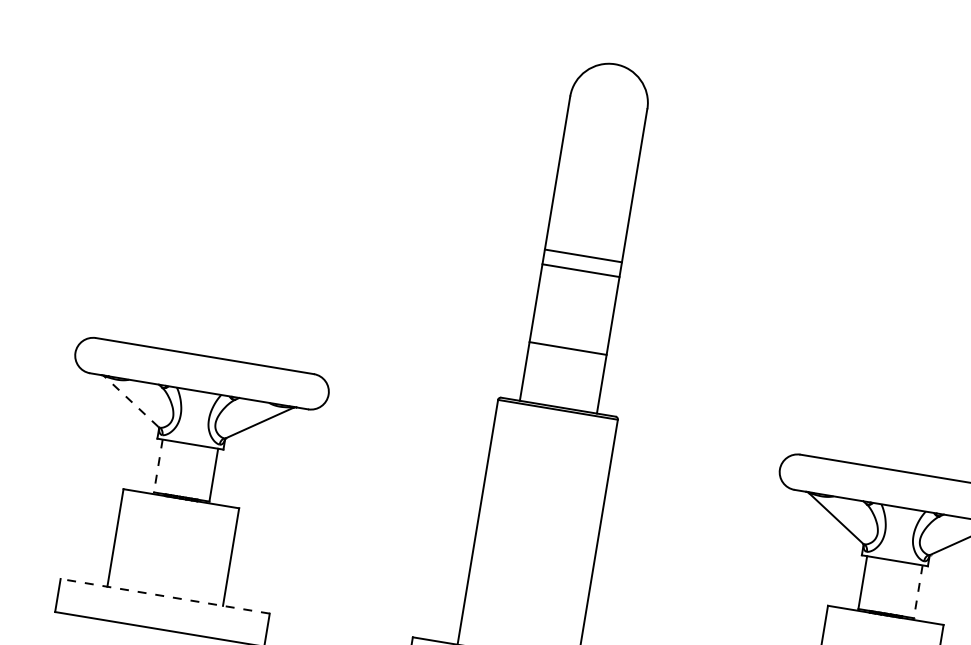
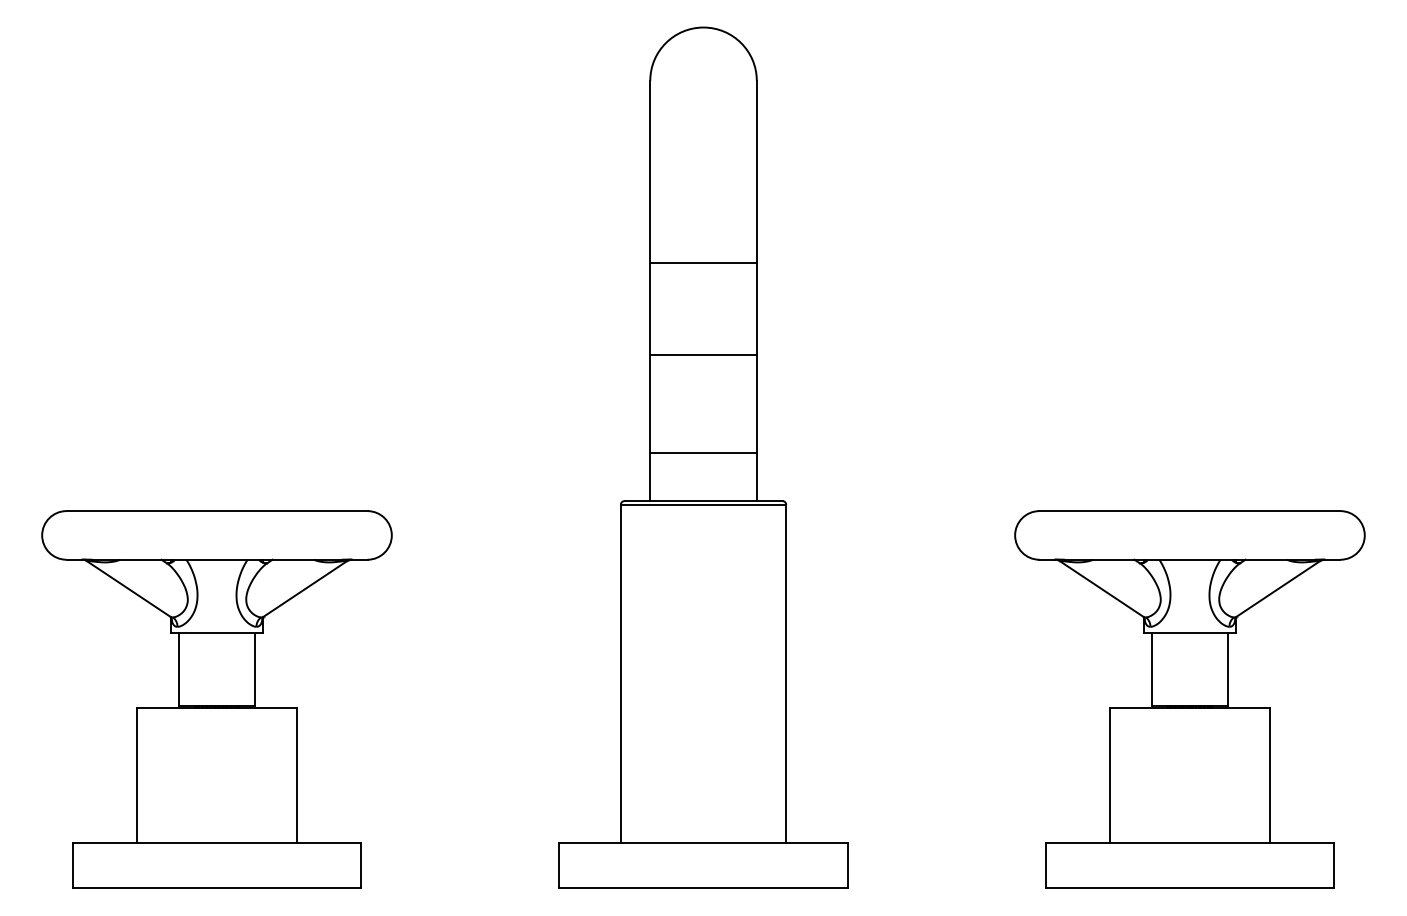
line: (583, 256) -> (703, 263), moved
line: (581, 270) -> (703, 354), moved
line: (568, 348) -> (703, 453), moved
line: (131, 402) -> (128, 589), dashed -> solid
line: (158, 466) -> (178, 669), dashed -> solid
line: (918, 592) -> (1228, 669), dashed -> solid
line: (164, 595) -> (216, 842), dashed -> solid

